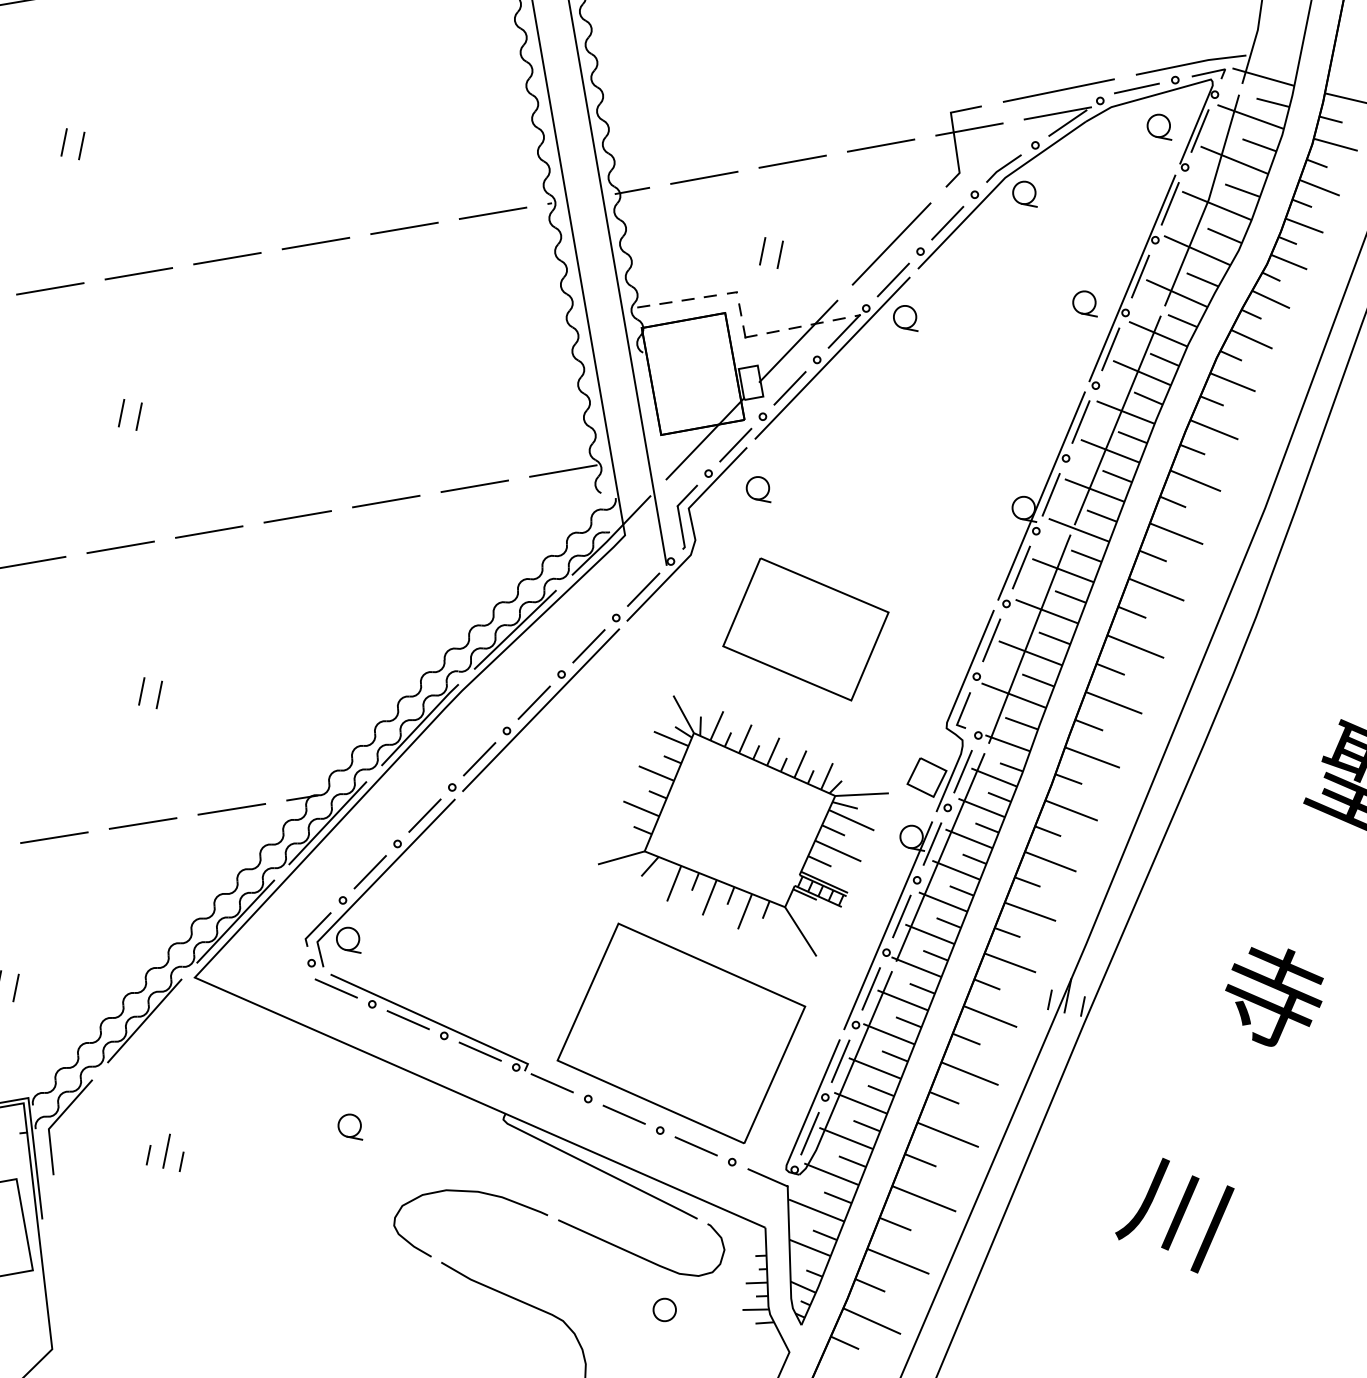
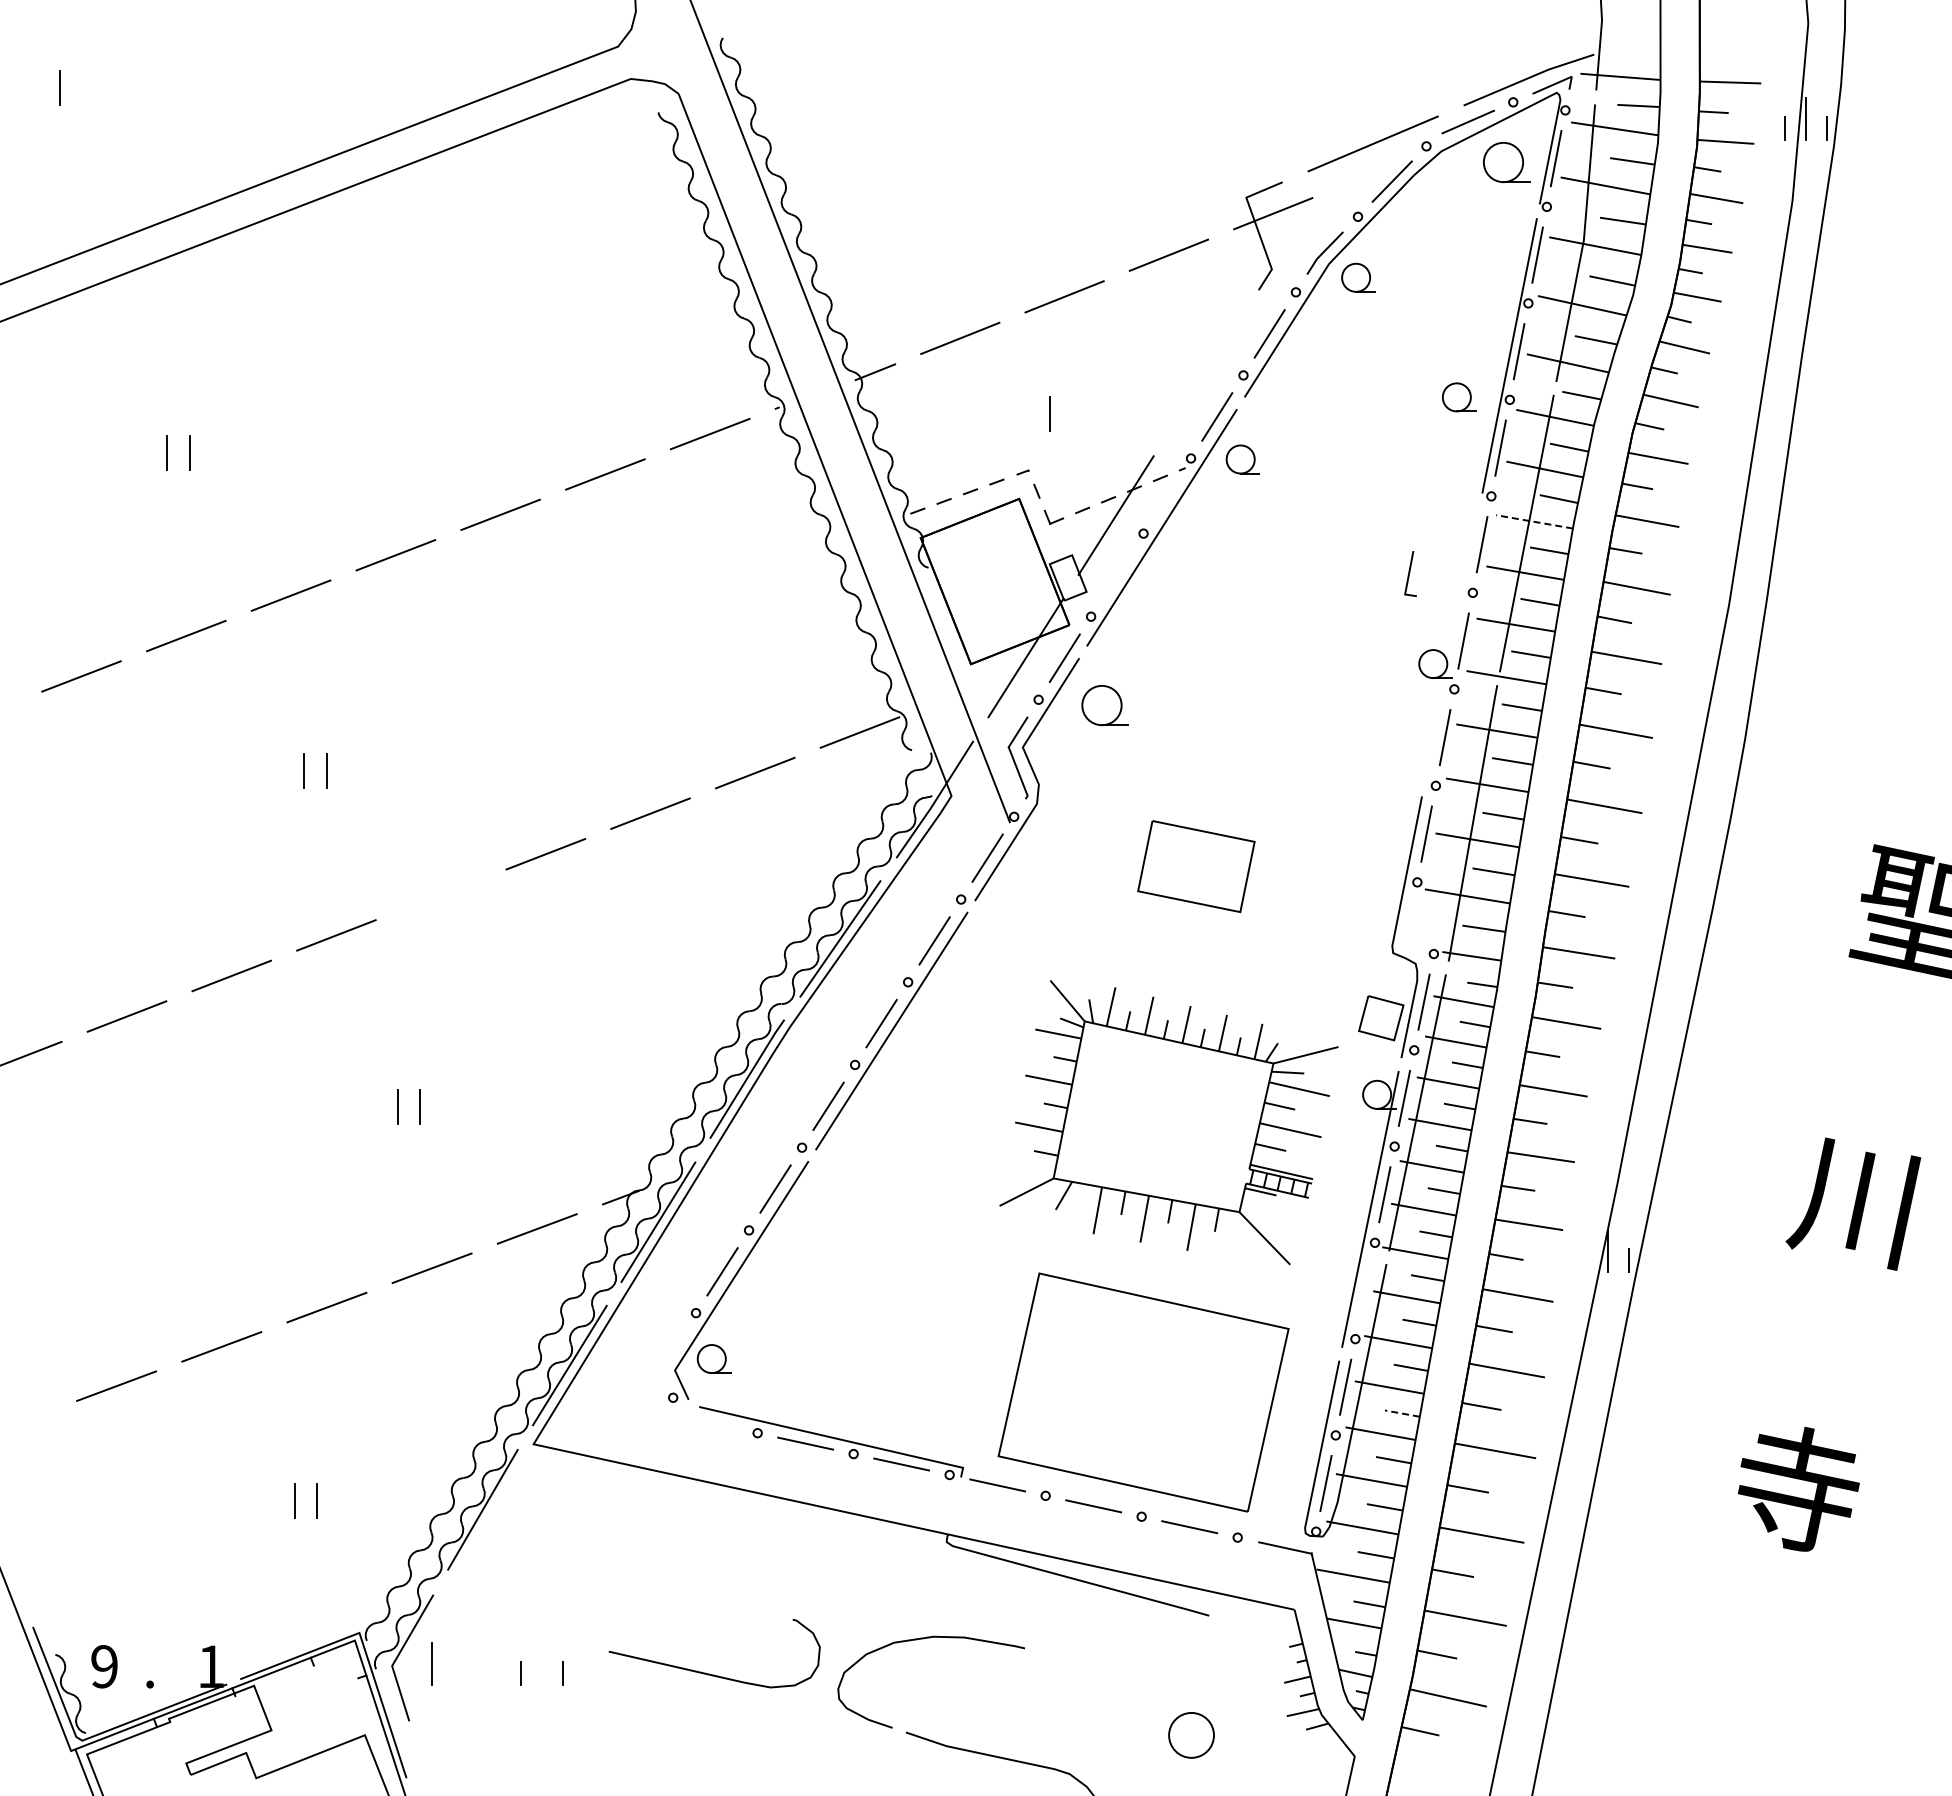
line: (1057, 112) -> (1377, 171), removed
part: (1160, 126) -> (1506, 162), size x1.4
line: (891, 243) -> (1205, 372), removed
line: (780, 254) -> (1072, 413), removed
line: (844, 330) -> (1169, 491), removed
line: (790, 387) -> (1117, 574), removed
line: (1125, 412) -> (1534, 521), solid -> dashed
part: (759, 488) -> (1104, 705), size x1.4
line: (1041, 495) -> (1451, 644), removed
line: (208, 531) -> (440, 894), removed
part: (806, 629) -> (1196, 866), size x0.6
line: (964, 708) -> (1410, 572), moved
line: (317, 928) -> (671, 1353), removed
line: (336, 988) -> (709, 1422), removed
line: (870, 988) -> (1364, 1290), removed
text: (1268, 997) -> (1853, 1203), 寺 -> 川
line: (1049, 999) -> (1586, 1260), removed
line: (881, 1090) -> (1402, 1413), solid -> dashed
part: (351, 1126) -> (762, 1587), removed
line: (166, 1150) -> (431, 1663), moved
text: (1173, 1214) -> (1791, 1492), 川 -> 寺
curve: (633, 1253) -> (709, 1673), moved
circle: (664, 1310) -> (1191, 1735), size x1.6

